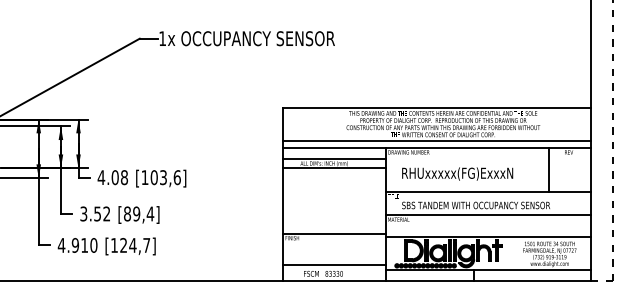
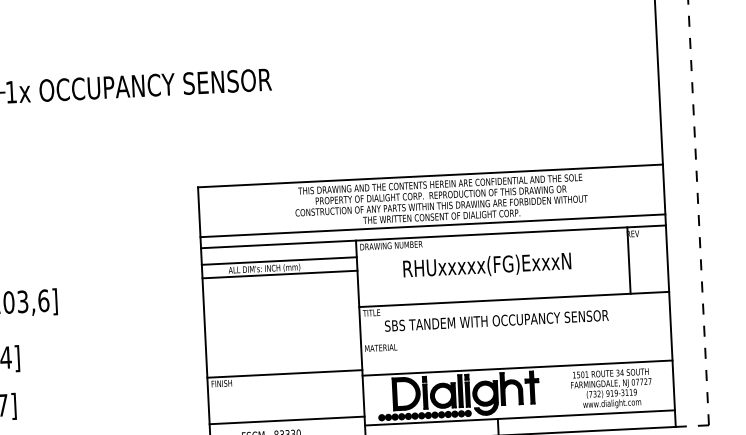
line: (548, 169) -> (628, 259), moved
text: (457, 173) -> (487, 265), moved
line: (488, 215) -> (516, 334), removed

